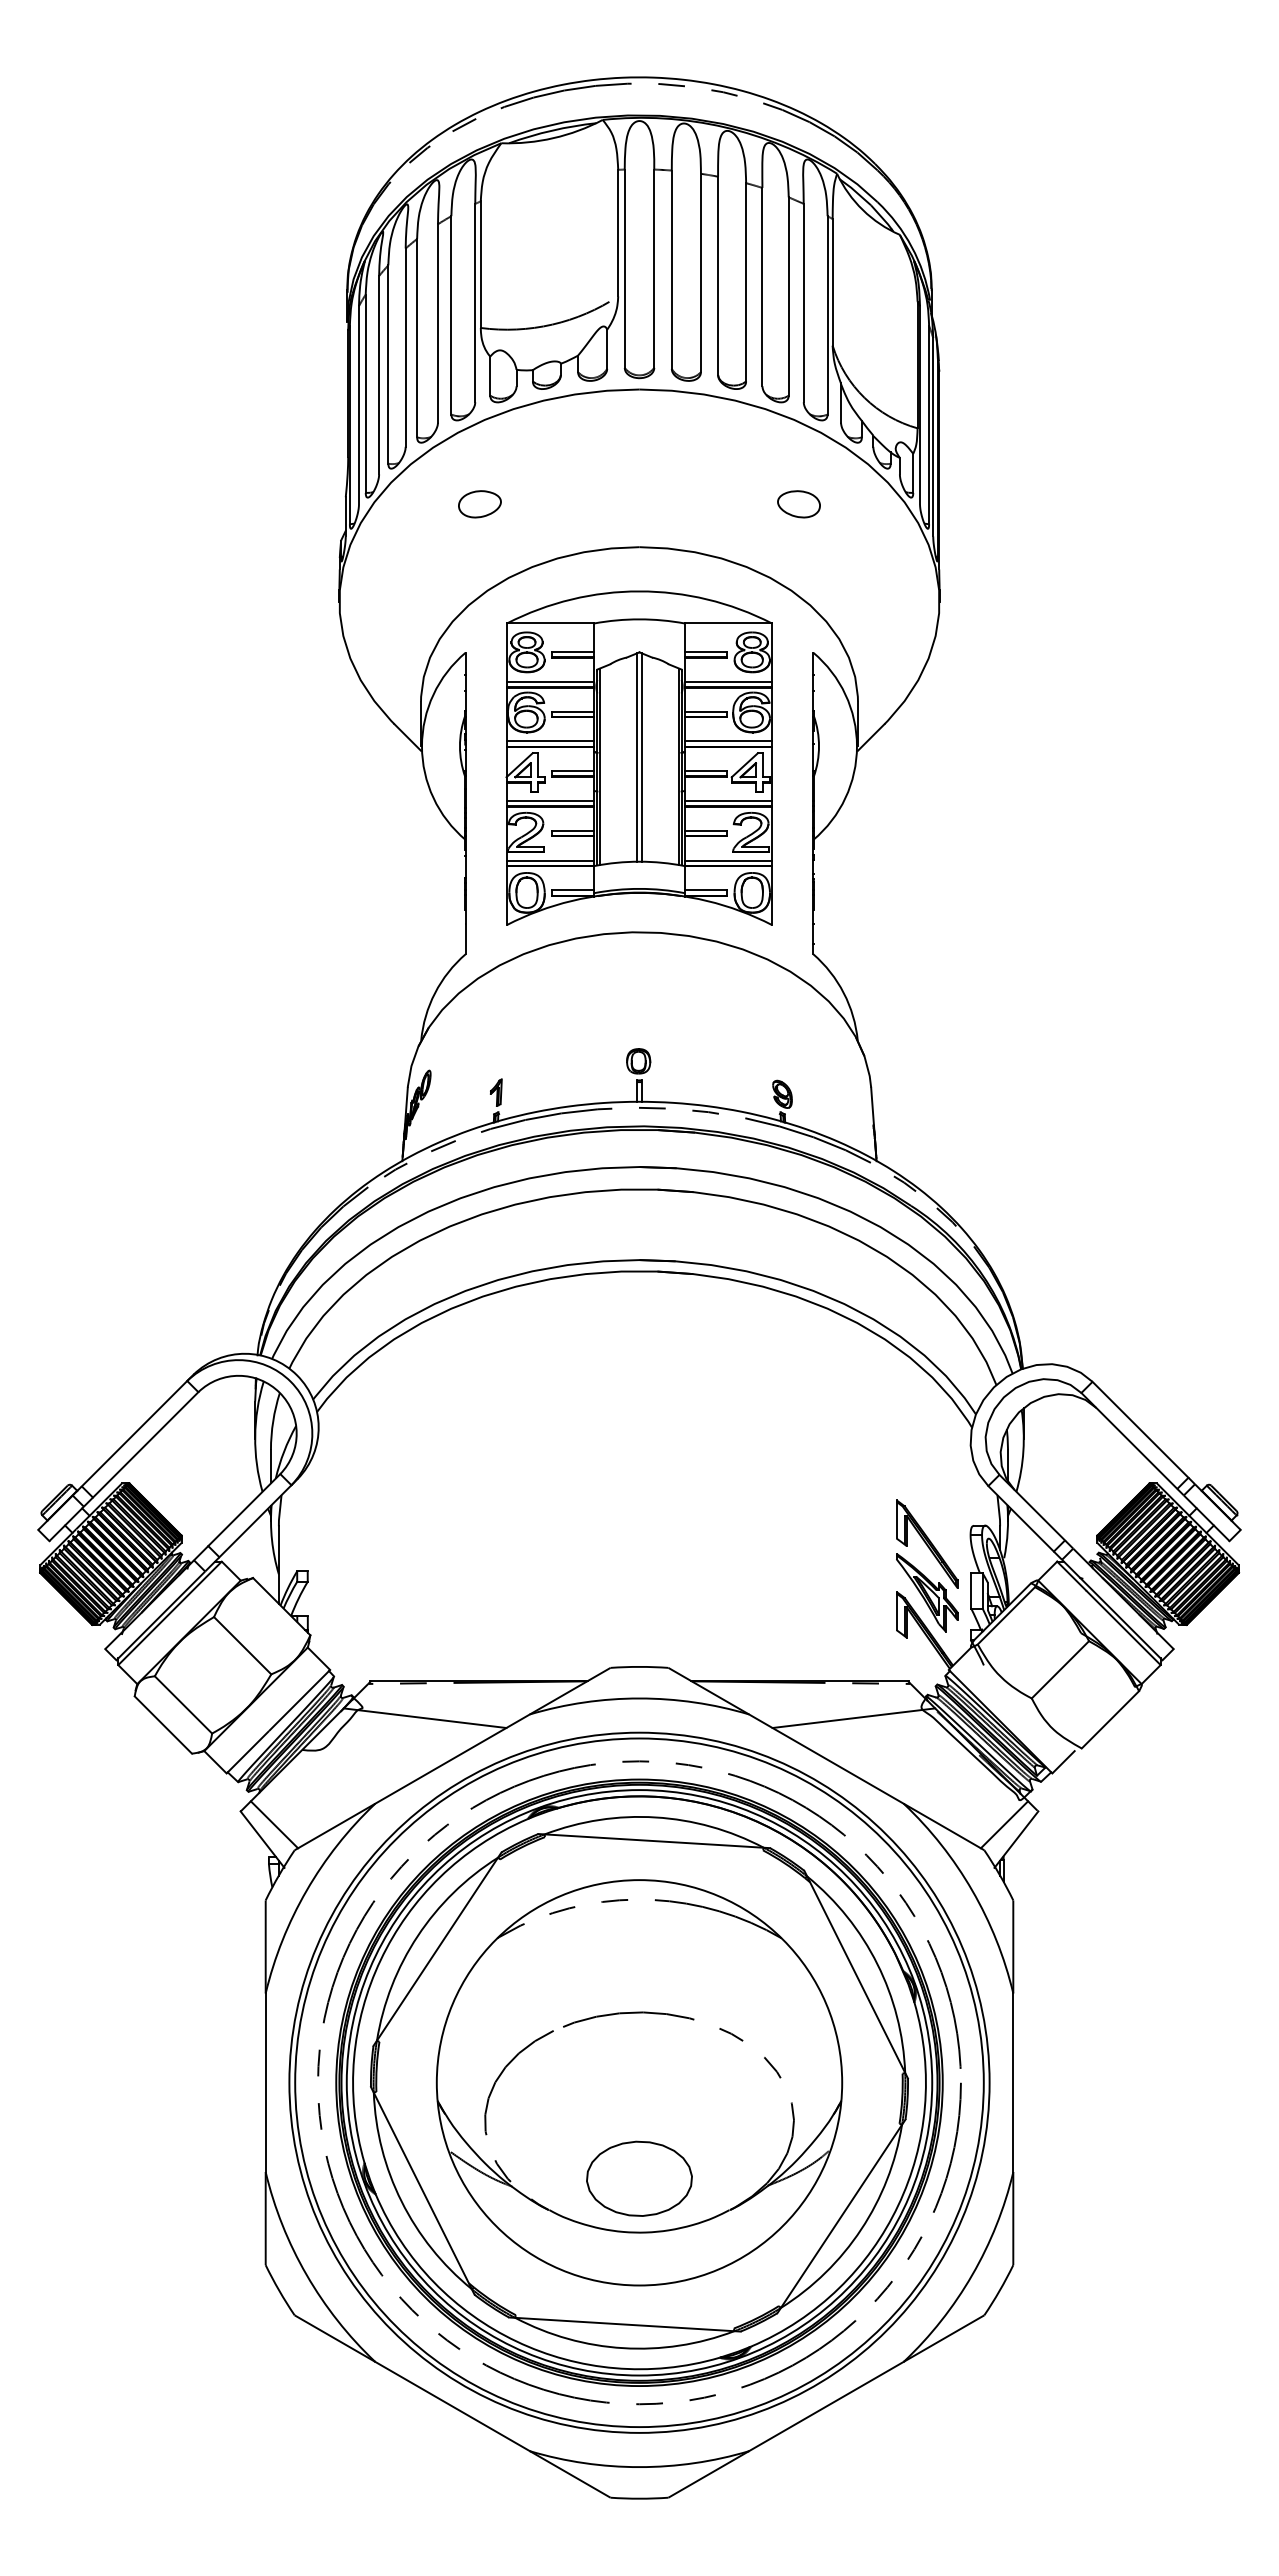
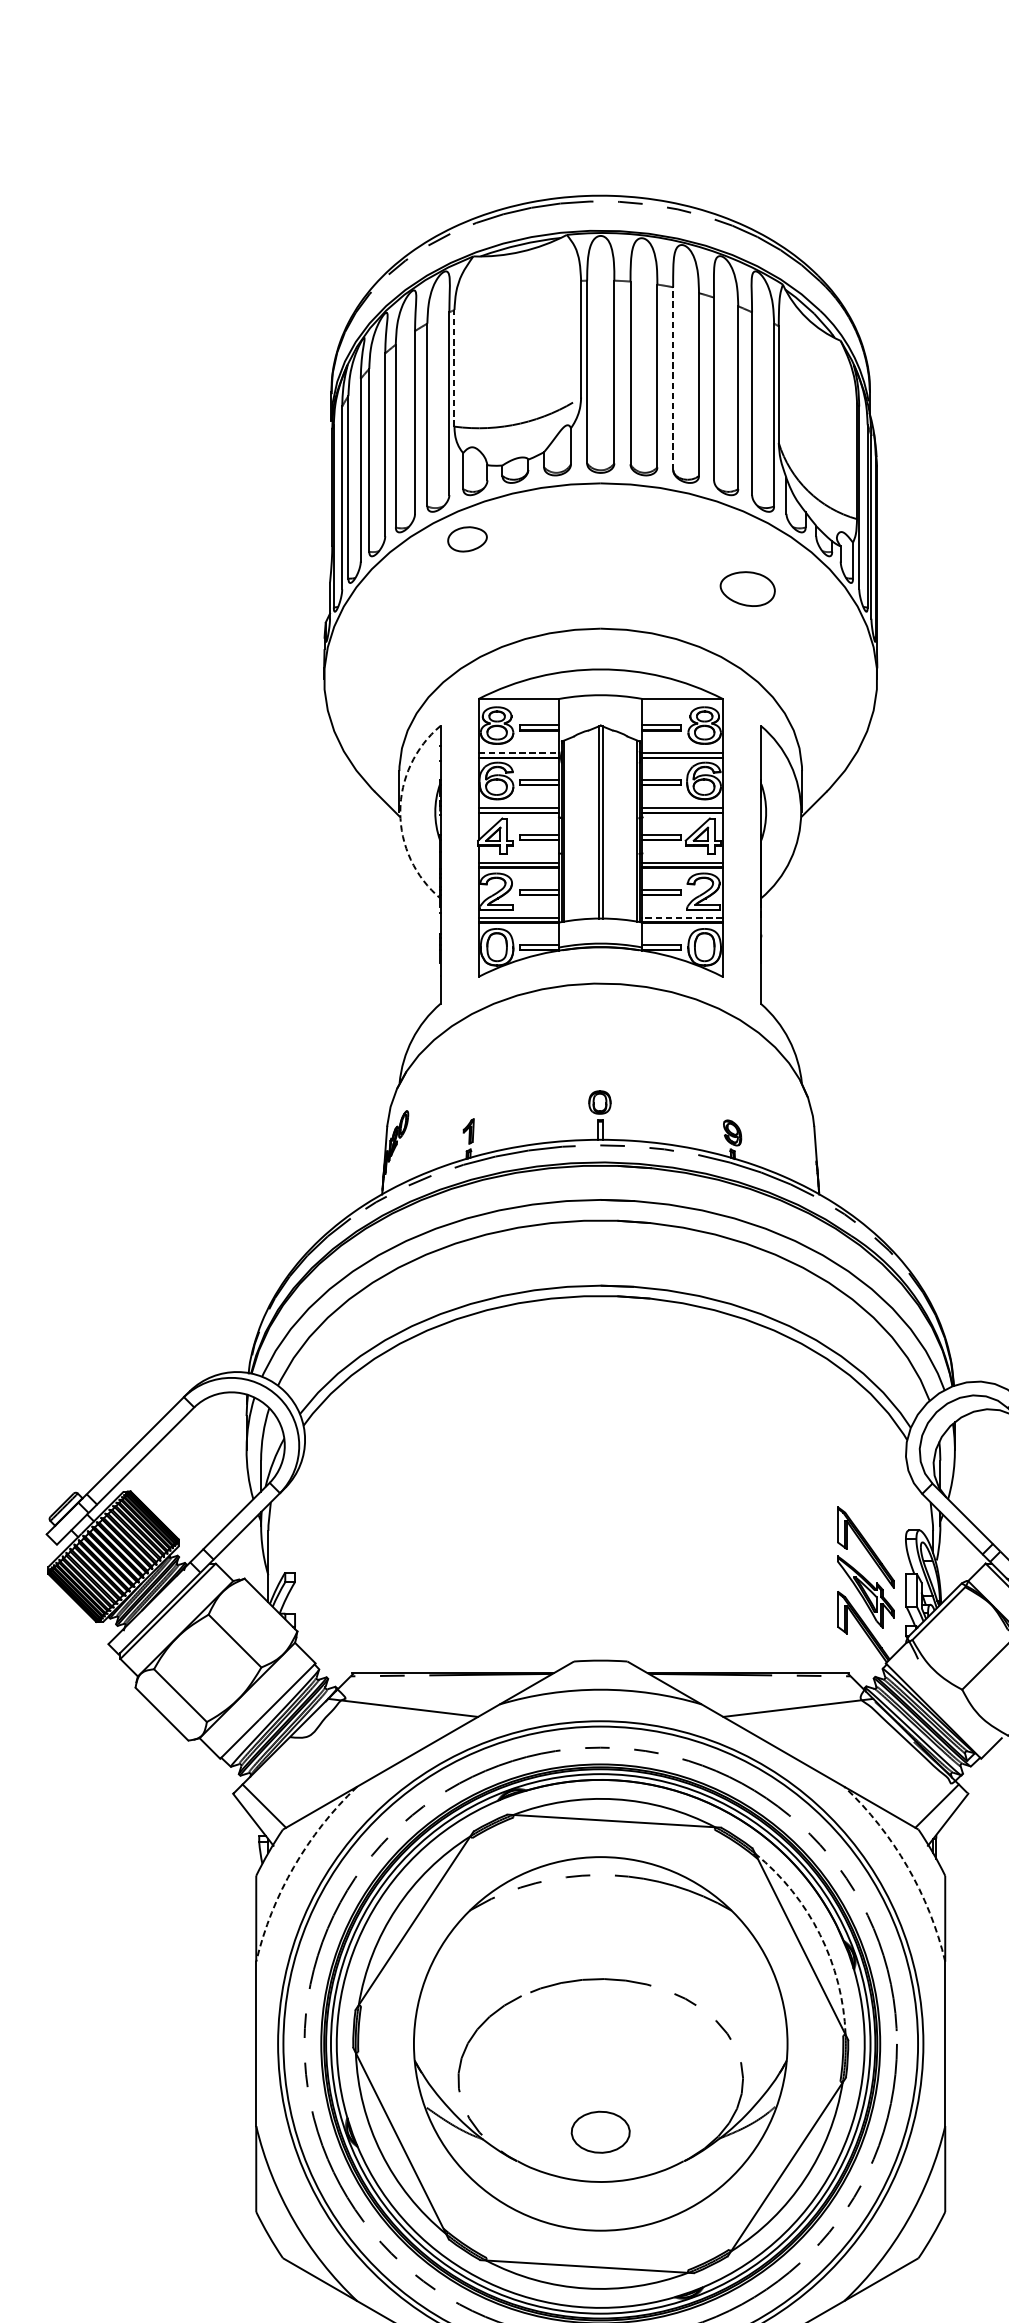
line: (480, 264) -> (454, 368), solid -> dashed
line: (718, 275) -> (673, 378), solid -> dashed
part: (479, 504) -> (467, 539), moved
part: (798, 504) -> (747, 589), size x1.4
line: (550, 681) -> (518, 752), solid -> dashed
arc: (422, 746) -> (400, 812), solid -> dashed
line: (728, 860) -> (682, 917), solid -> dashed
arc: (306, 1890) -> (293, 1866), solid -> dashed
arc: (972, 1890) -> (907, 1866), solid -> dashed
arc: (877, 1964) -> (820, 1934), solid -> dashed
part: (639, 2178) -> (600, 2132), size x0.6

